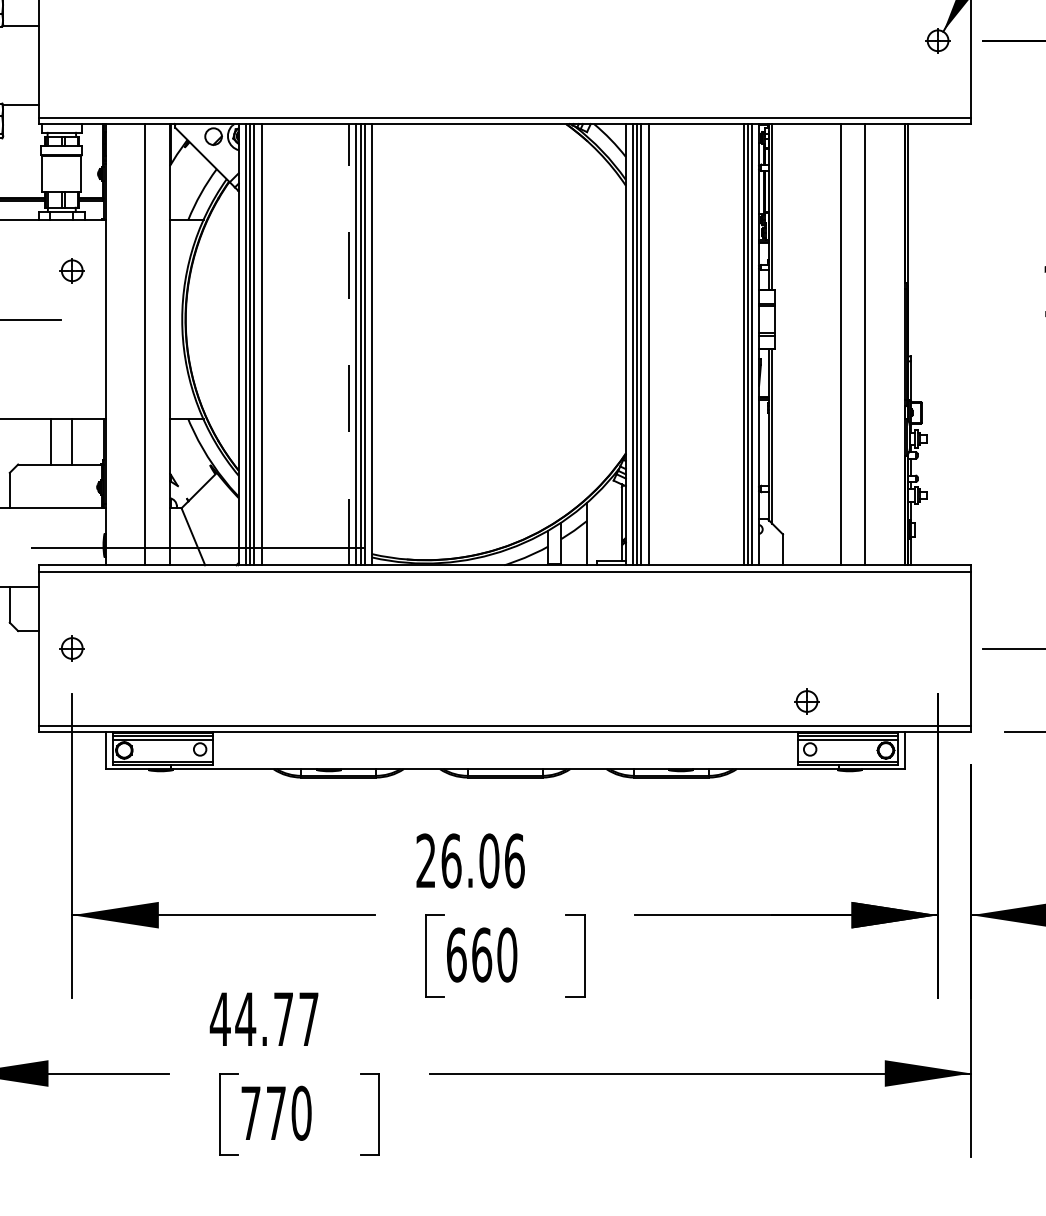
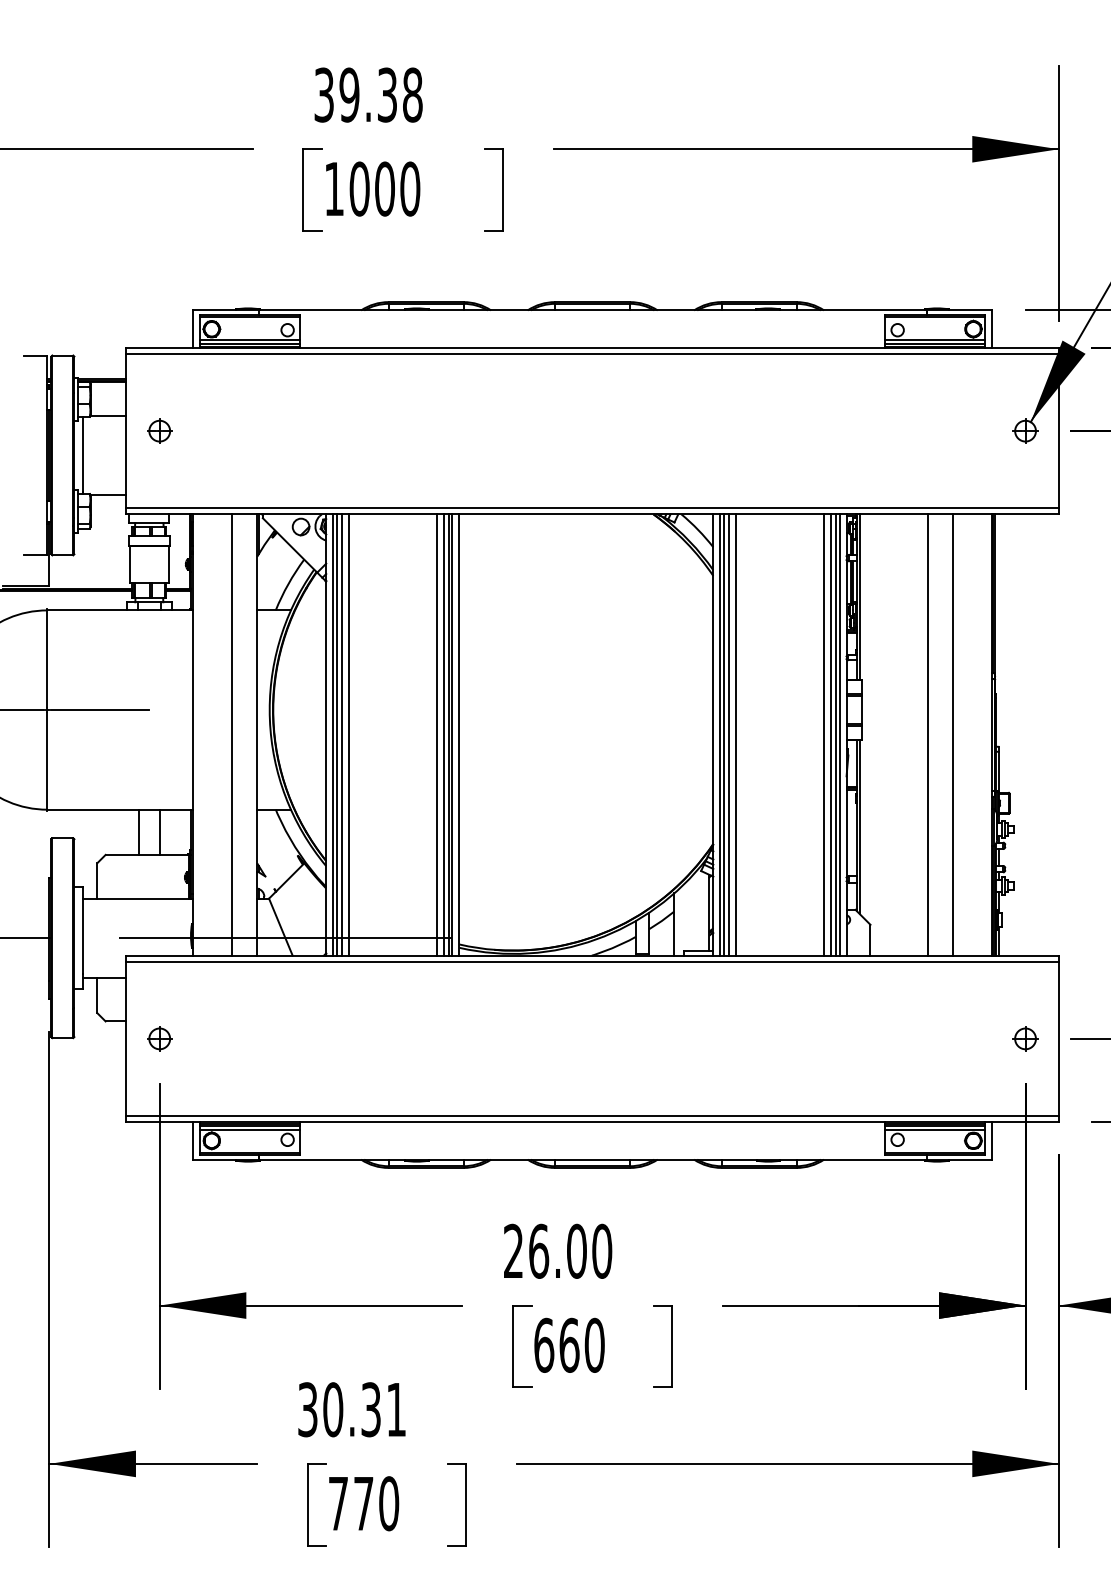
part: (72, 270) -> (159, 430), moved
line: (736, 344) -> (823, 734), added
line: (349, 345) -> (436, 735), dashed -> solid
part: (807, 701) -> (1025, 1038), moved
text: (515, 860) -> (602, 1250), 26.06 -> 26.00
text: (264, 1019) -> (351, 1409), 44.77 -> 30.31

